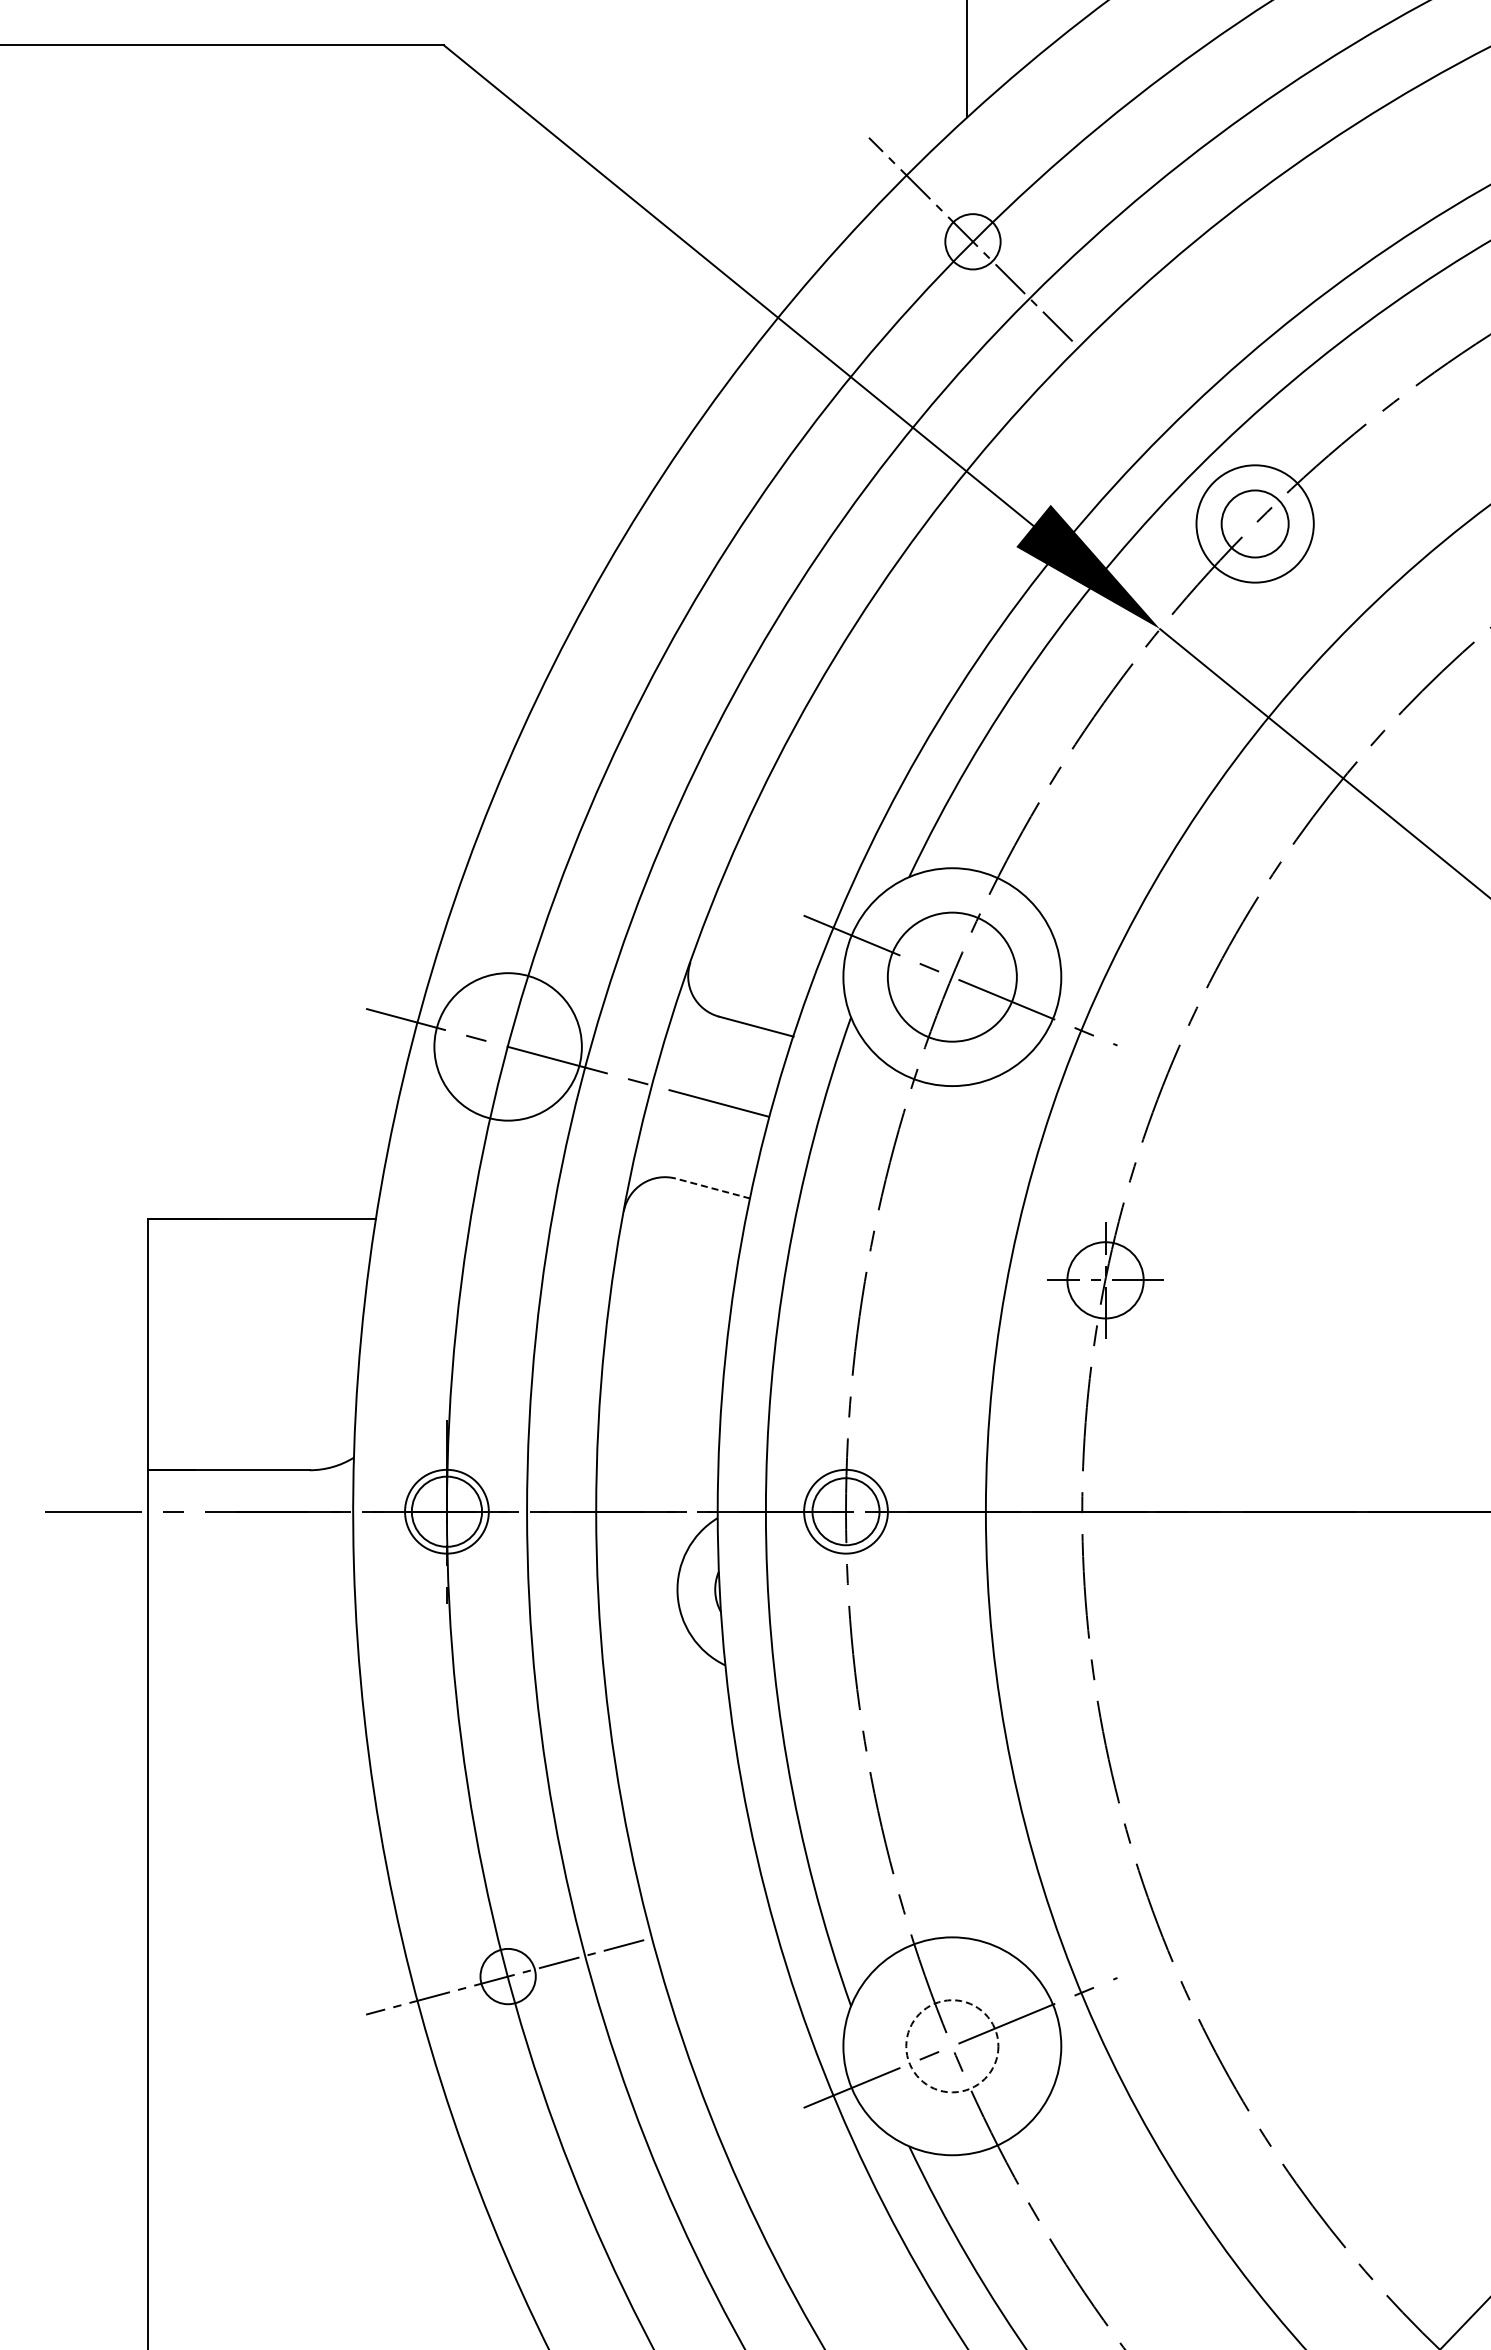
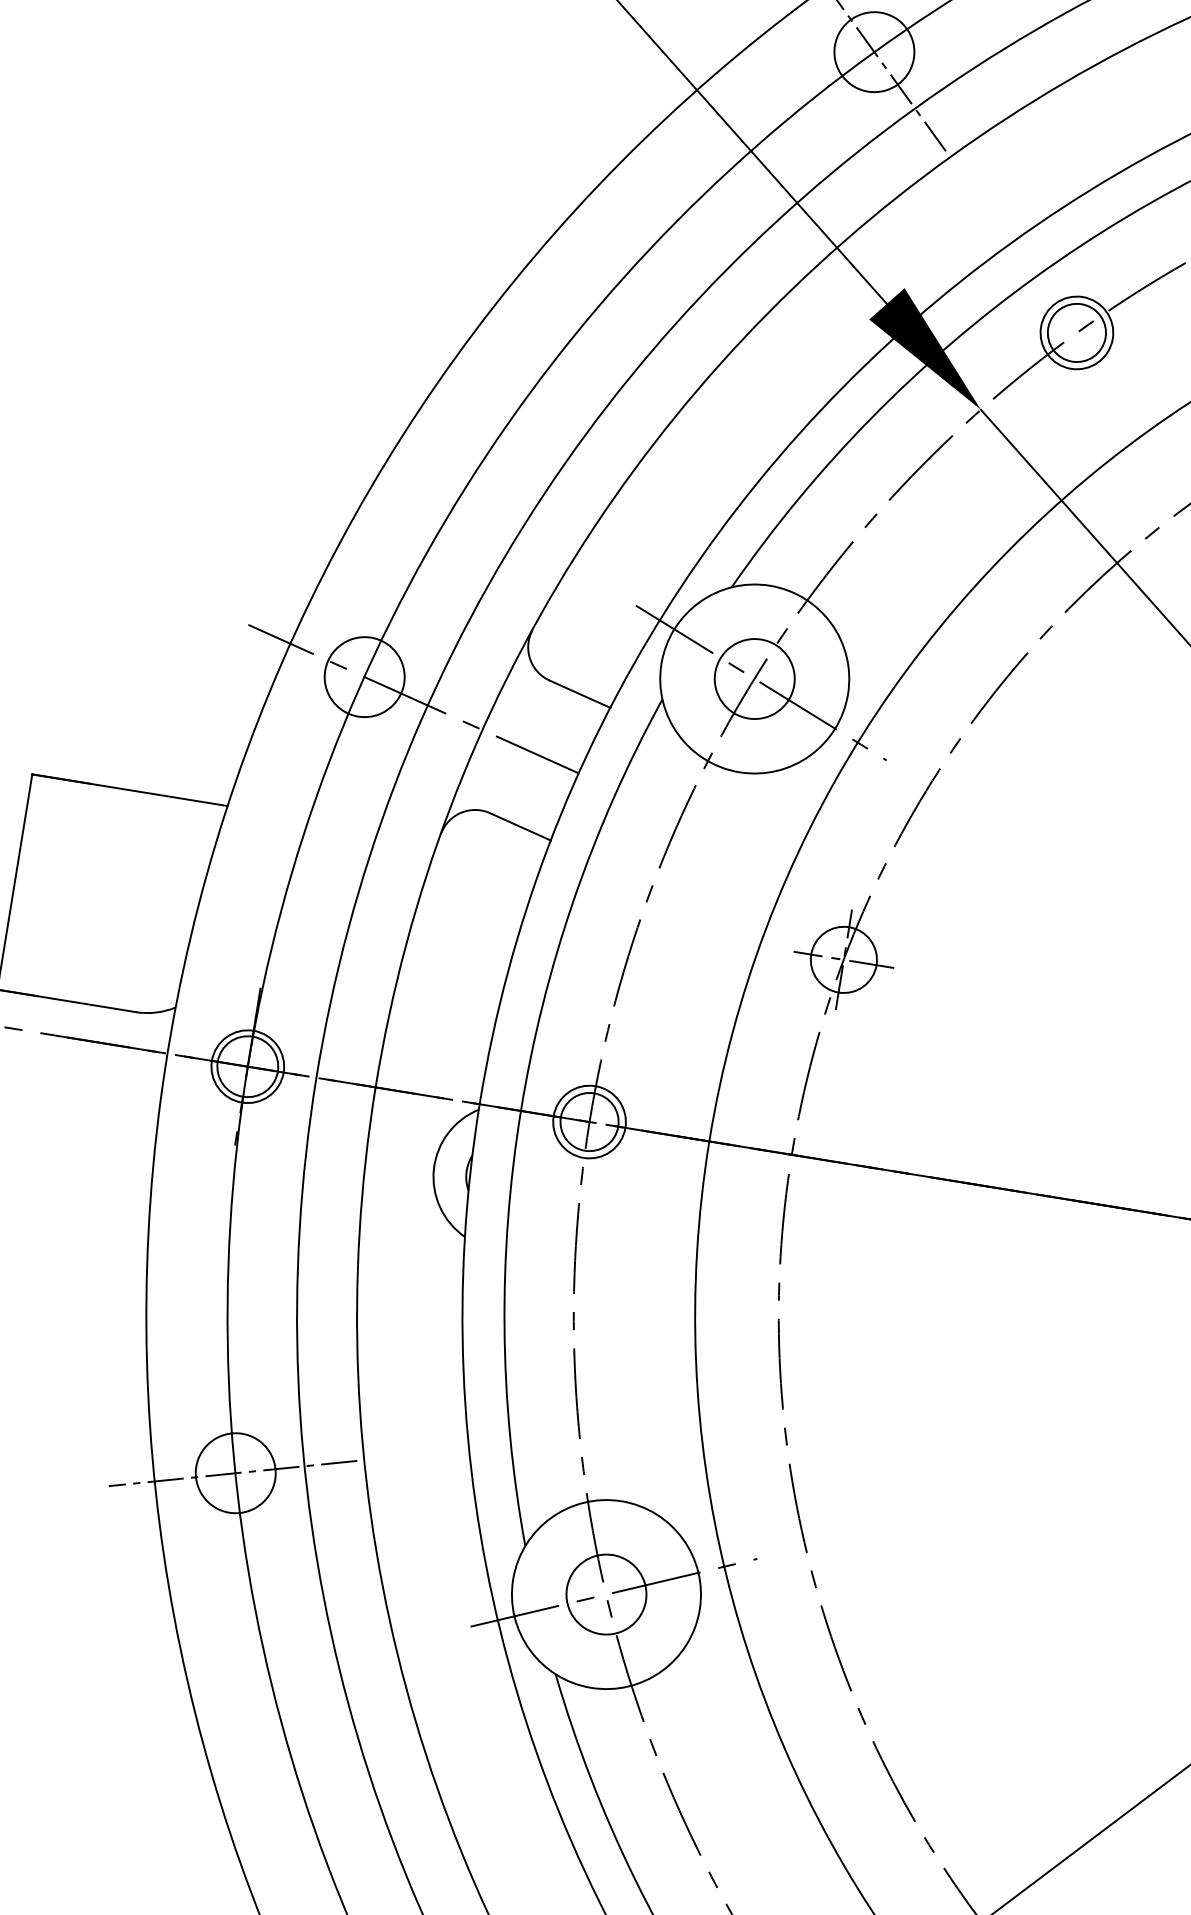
circle: (972, 241) -> (874, 51), size x1.67
circle: (1255, 523) -> (1077, 332), size x0.71
circle: (952, 977) -> (754, 679), size x0.71
circle: (508, 1046) -> (365, 676), size x0.62
line: (712, 1188) -> (520, 826), dashed -> solid
circle: (508, 1976) -> (236, 1473), size x1.67
circle: (952, 2046) -> (606, 1594), dashed -> solid

